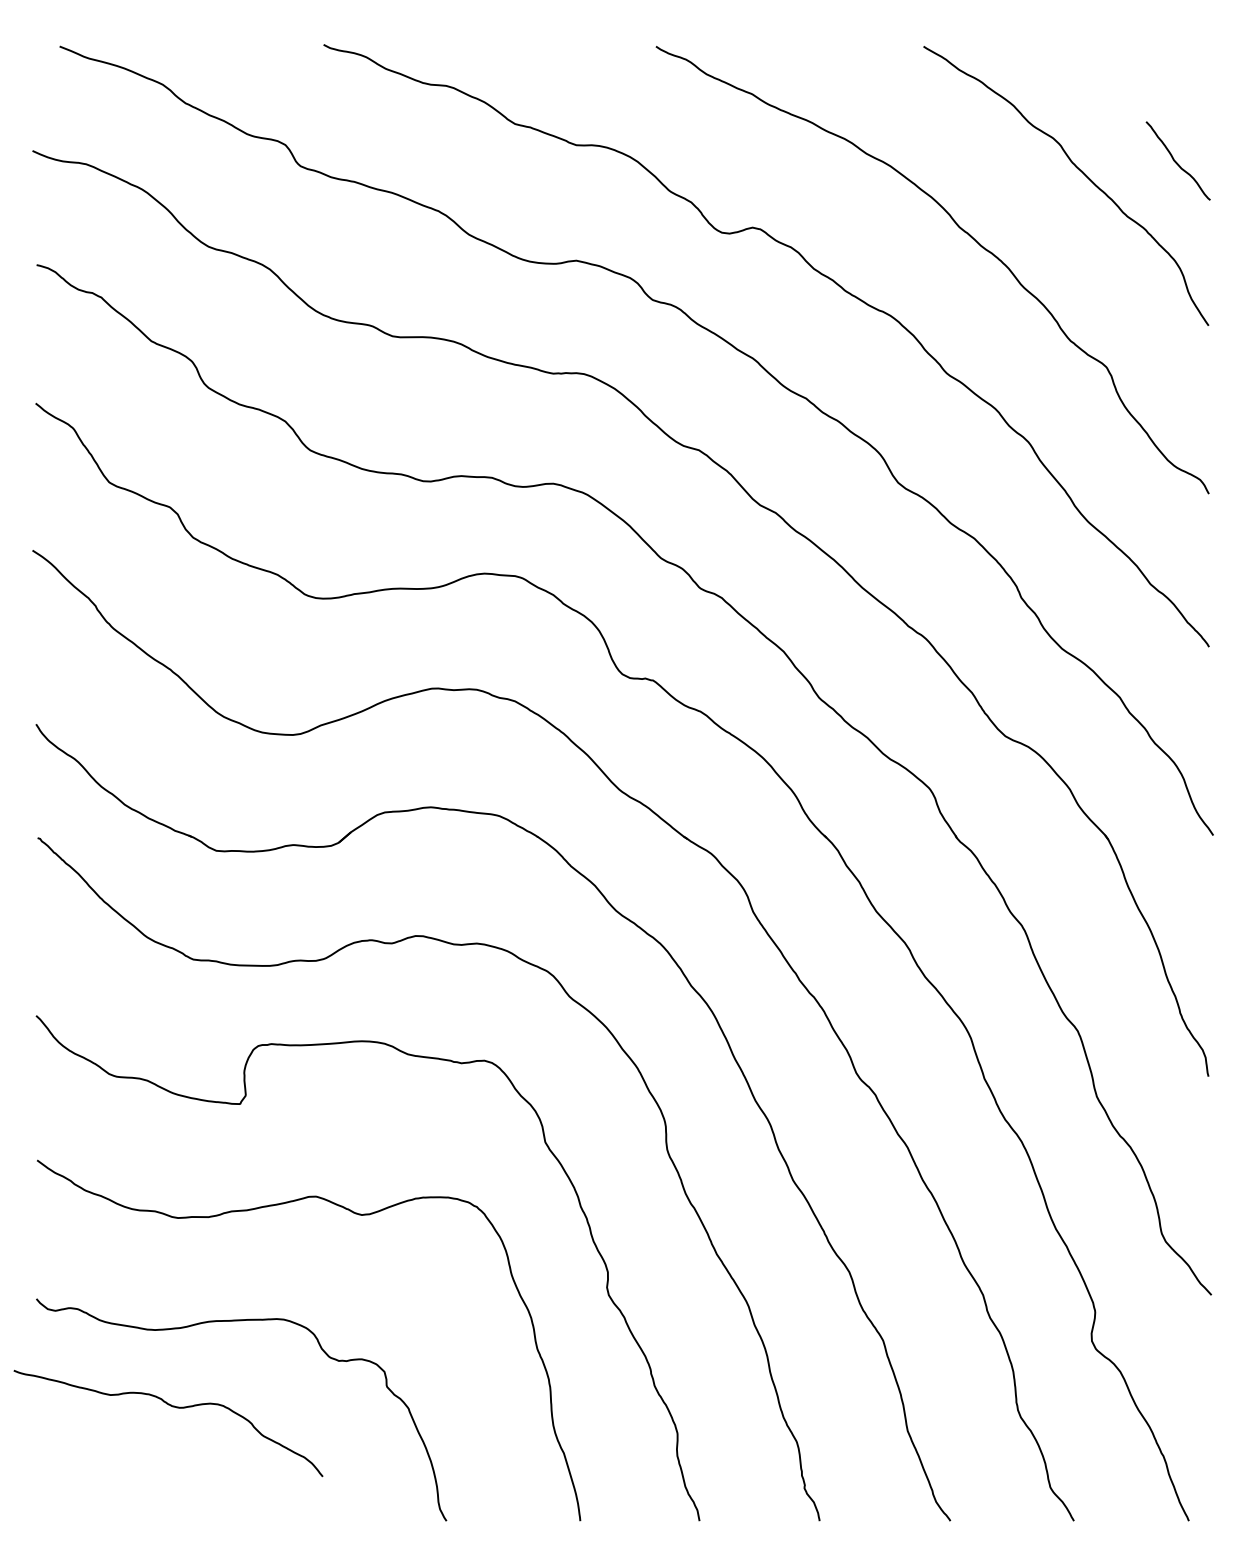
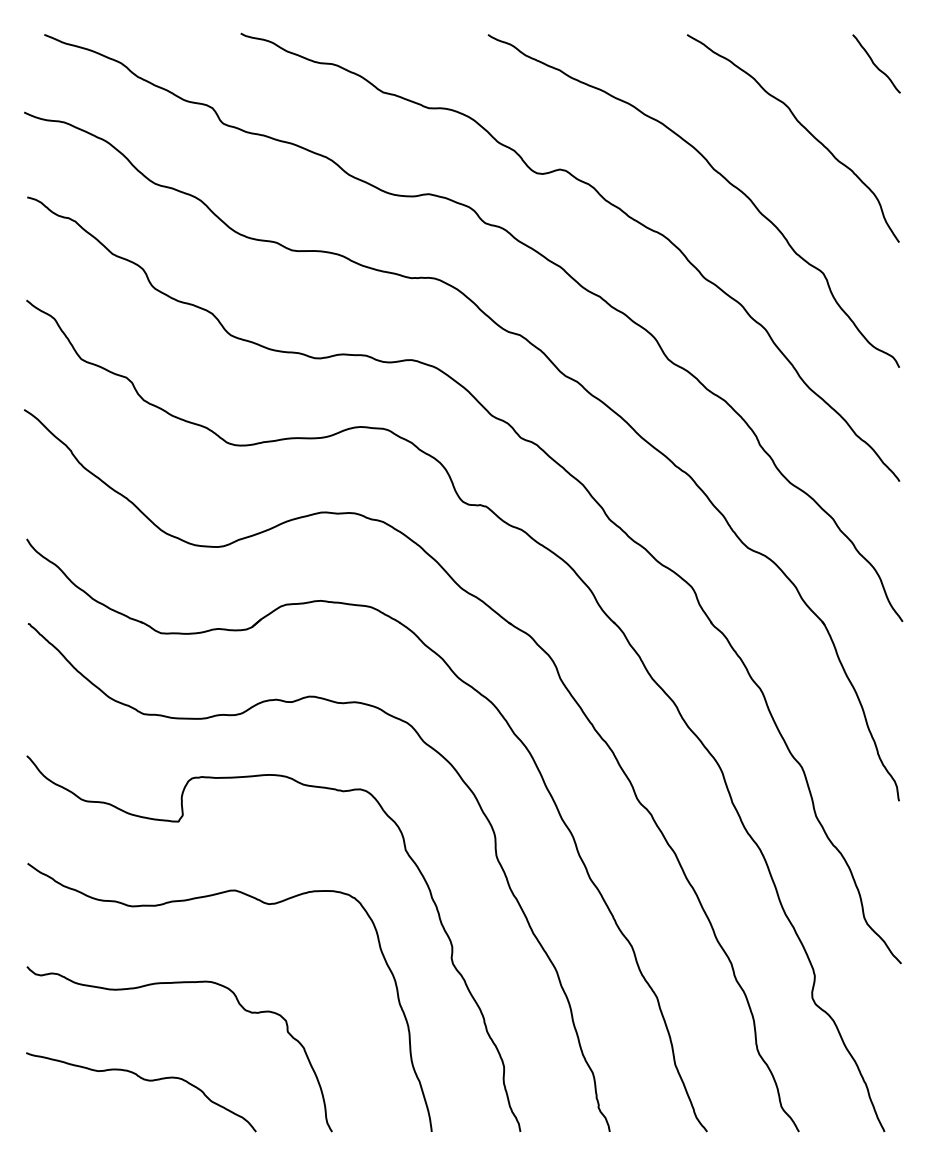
curve: (1176, 161) -> (875, 64), moved
curve: (171, 1407) -> (143, 1080), moved

